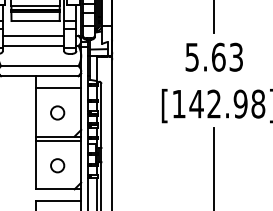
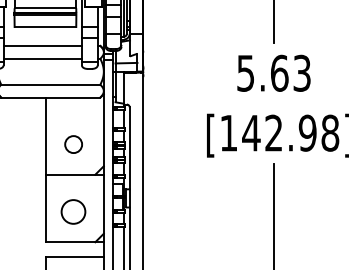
line: (58, 88) -> (74, 113), removed
line: (58, 141) -> (74, 181), removed
circle: (57, 165) -> (73, 211), size x1.4

